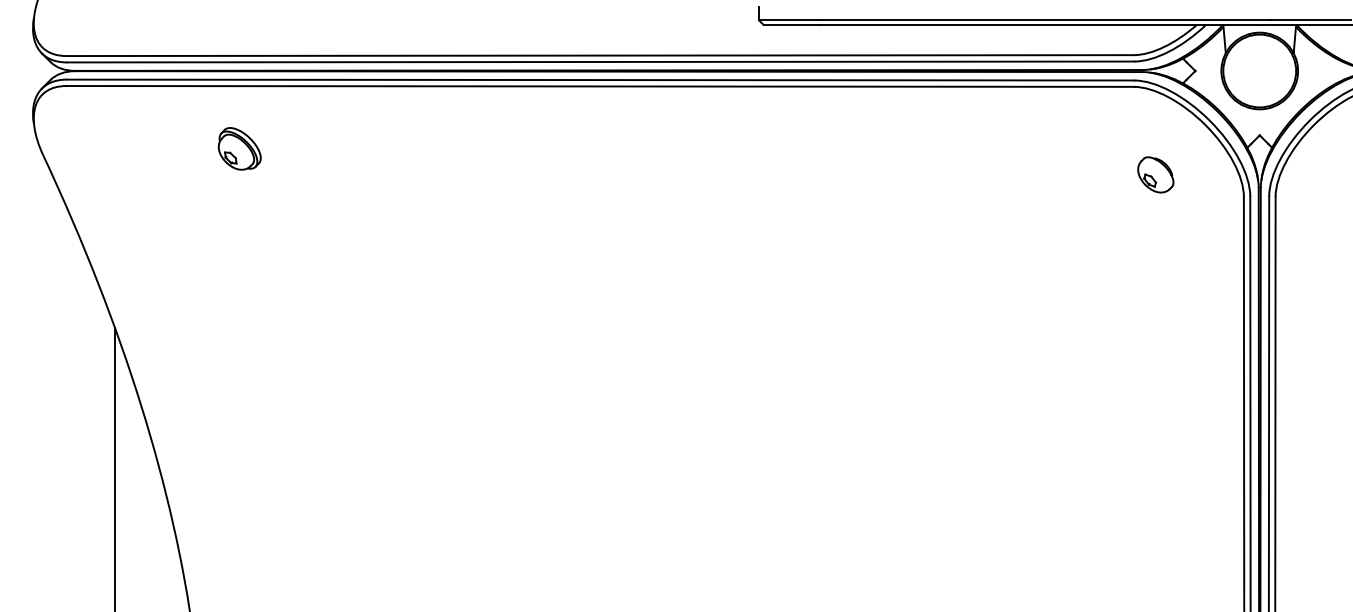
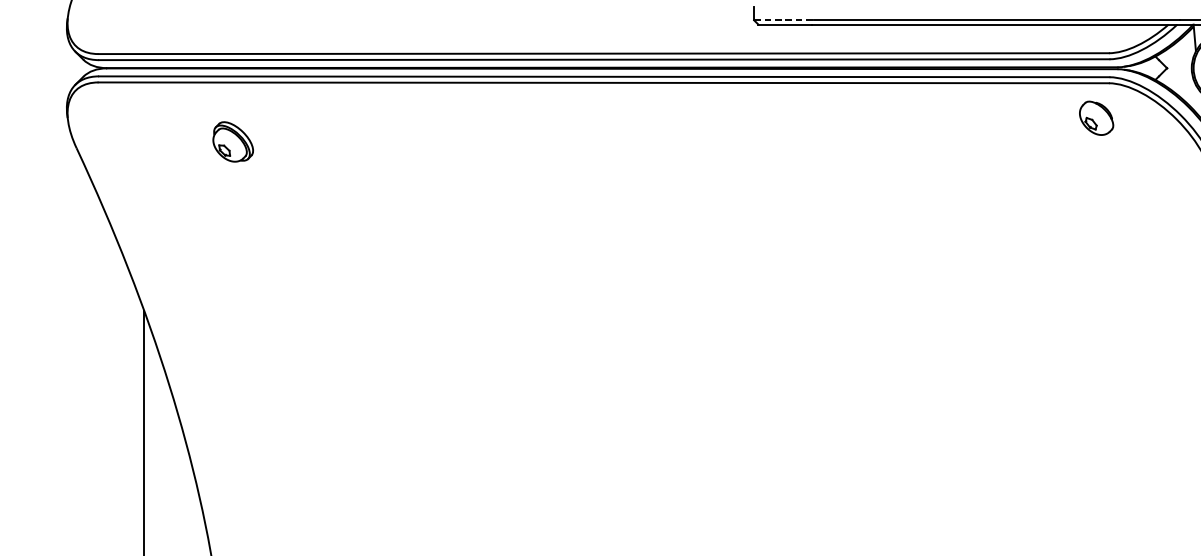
line: (791, 20) -> (784, 20), solid -> dashed
part: (239, 148) -> (232, 141), moved
part: (1155, 174) -> (1096, 117), moved

